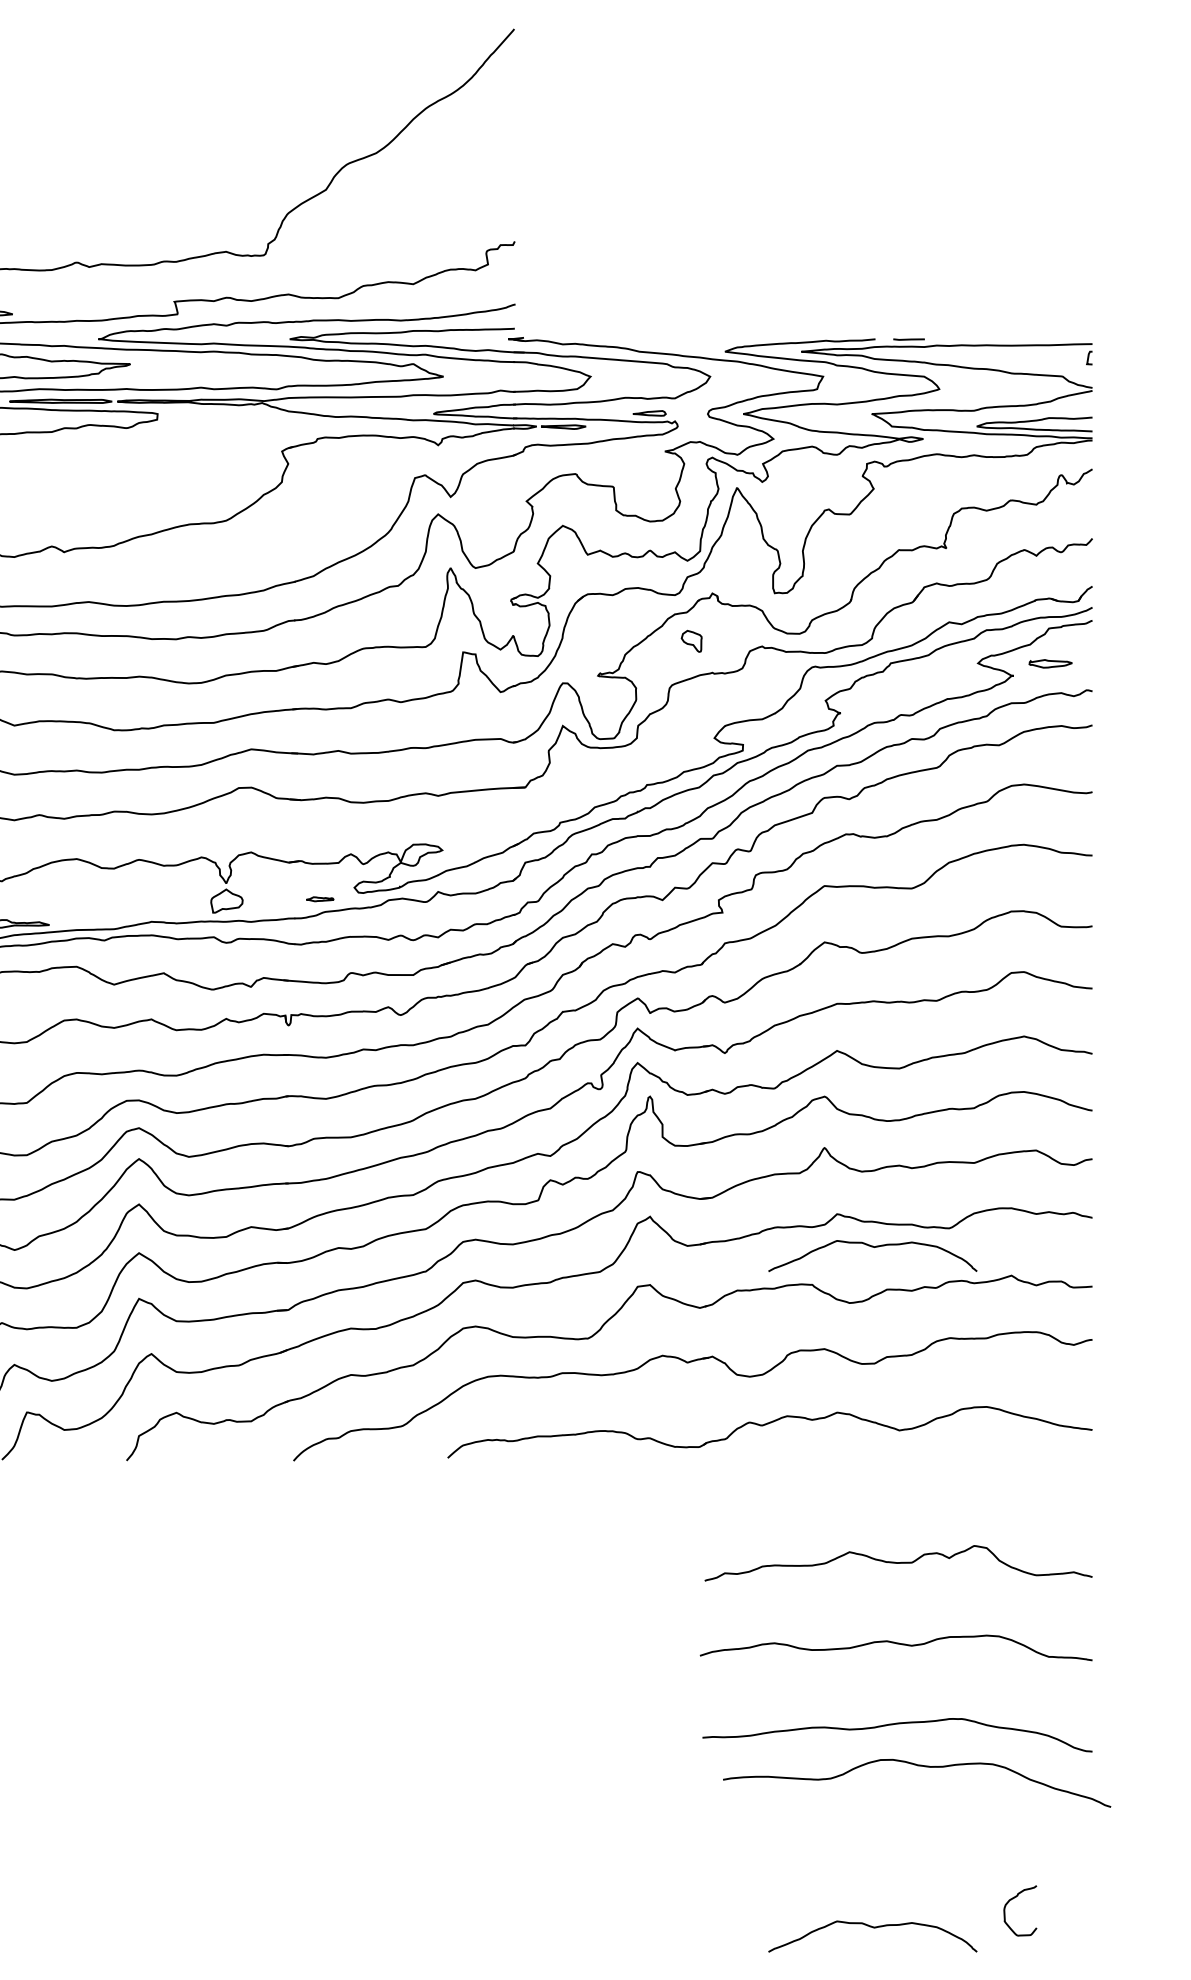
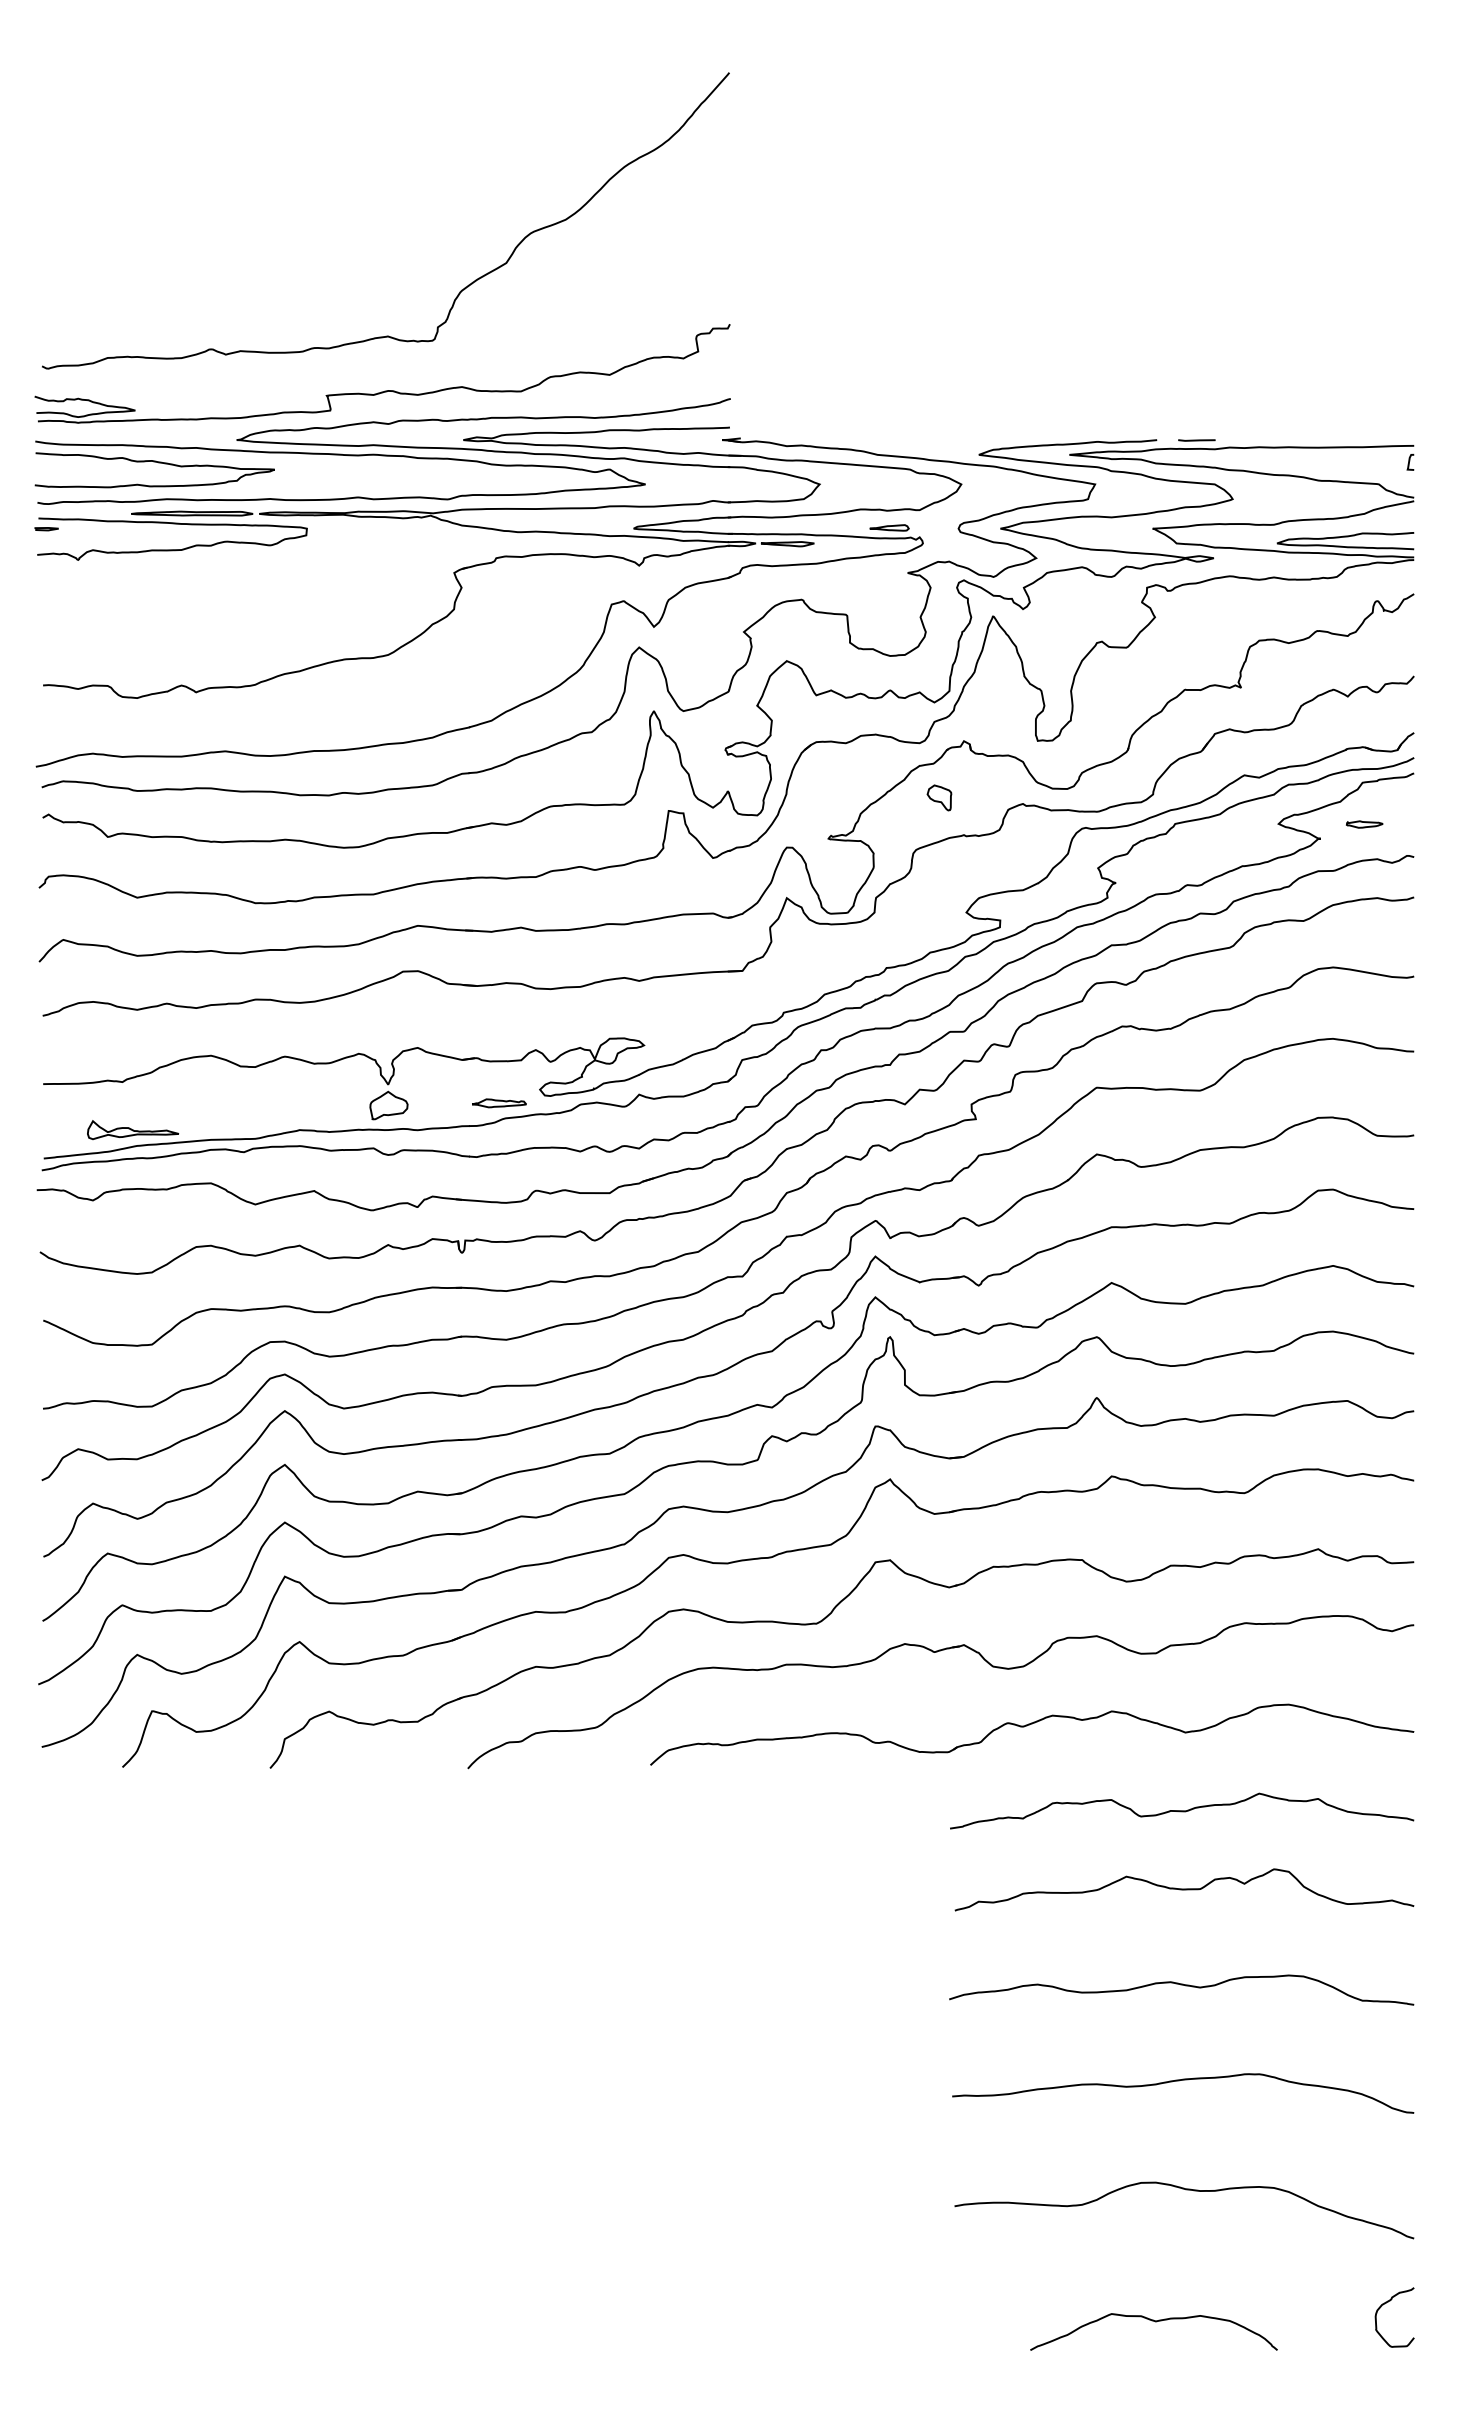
part: (1050, 663) -> (1364, 824), size x0.71
part: (320, 899) -> (499, 1103), size x1.67
curve: (874, 1248) -> (1155, 1516), removed
curve: (896, 1496) -> (1182, 1810), added
curve: (918, 1766) -> (1185, 2190), moved
curve: (1013, 1899) -> (1386, 2303), moved

